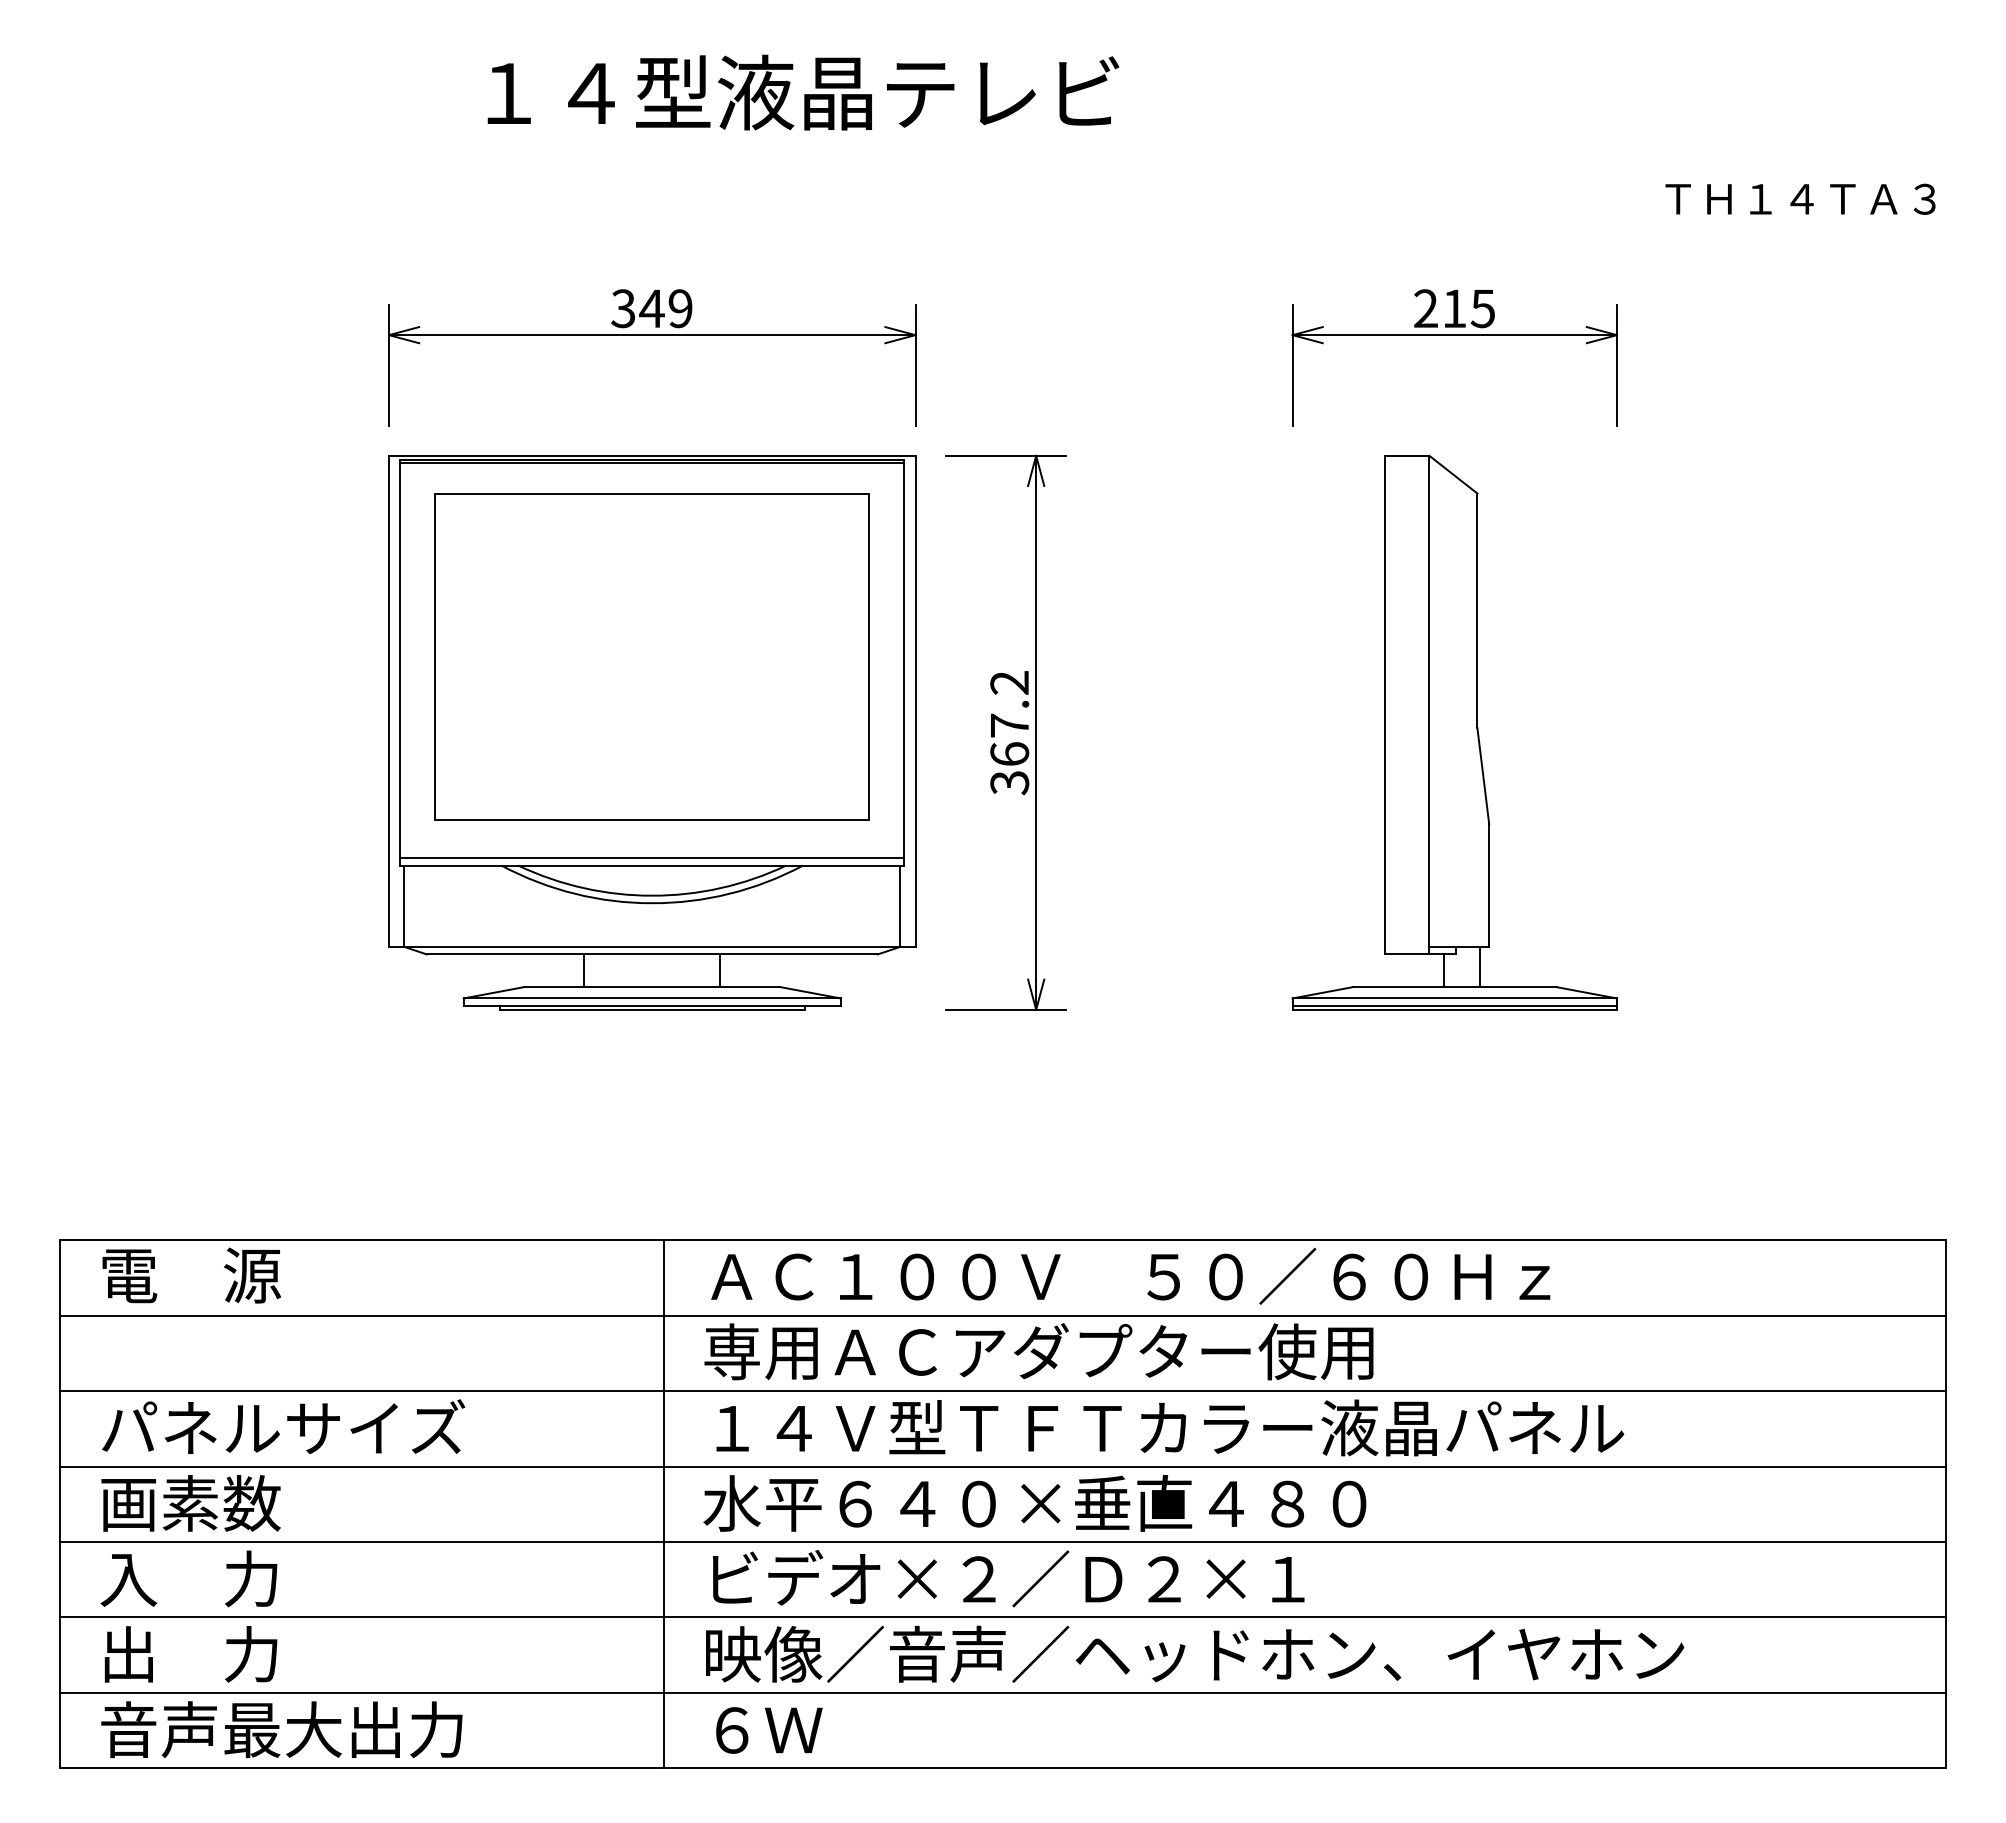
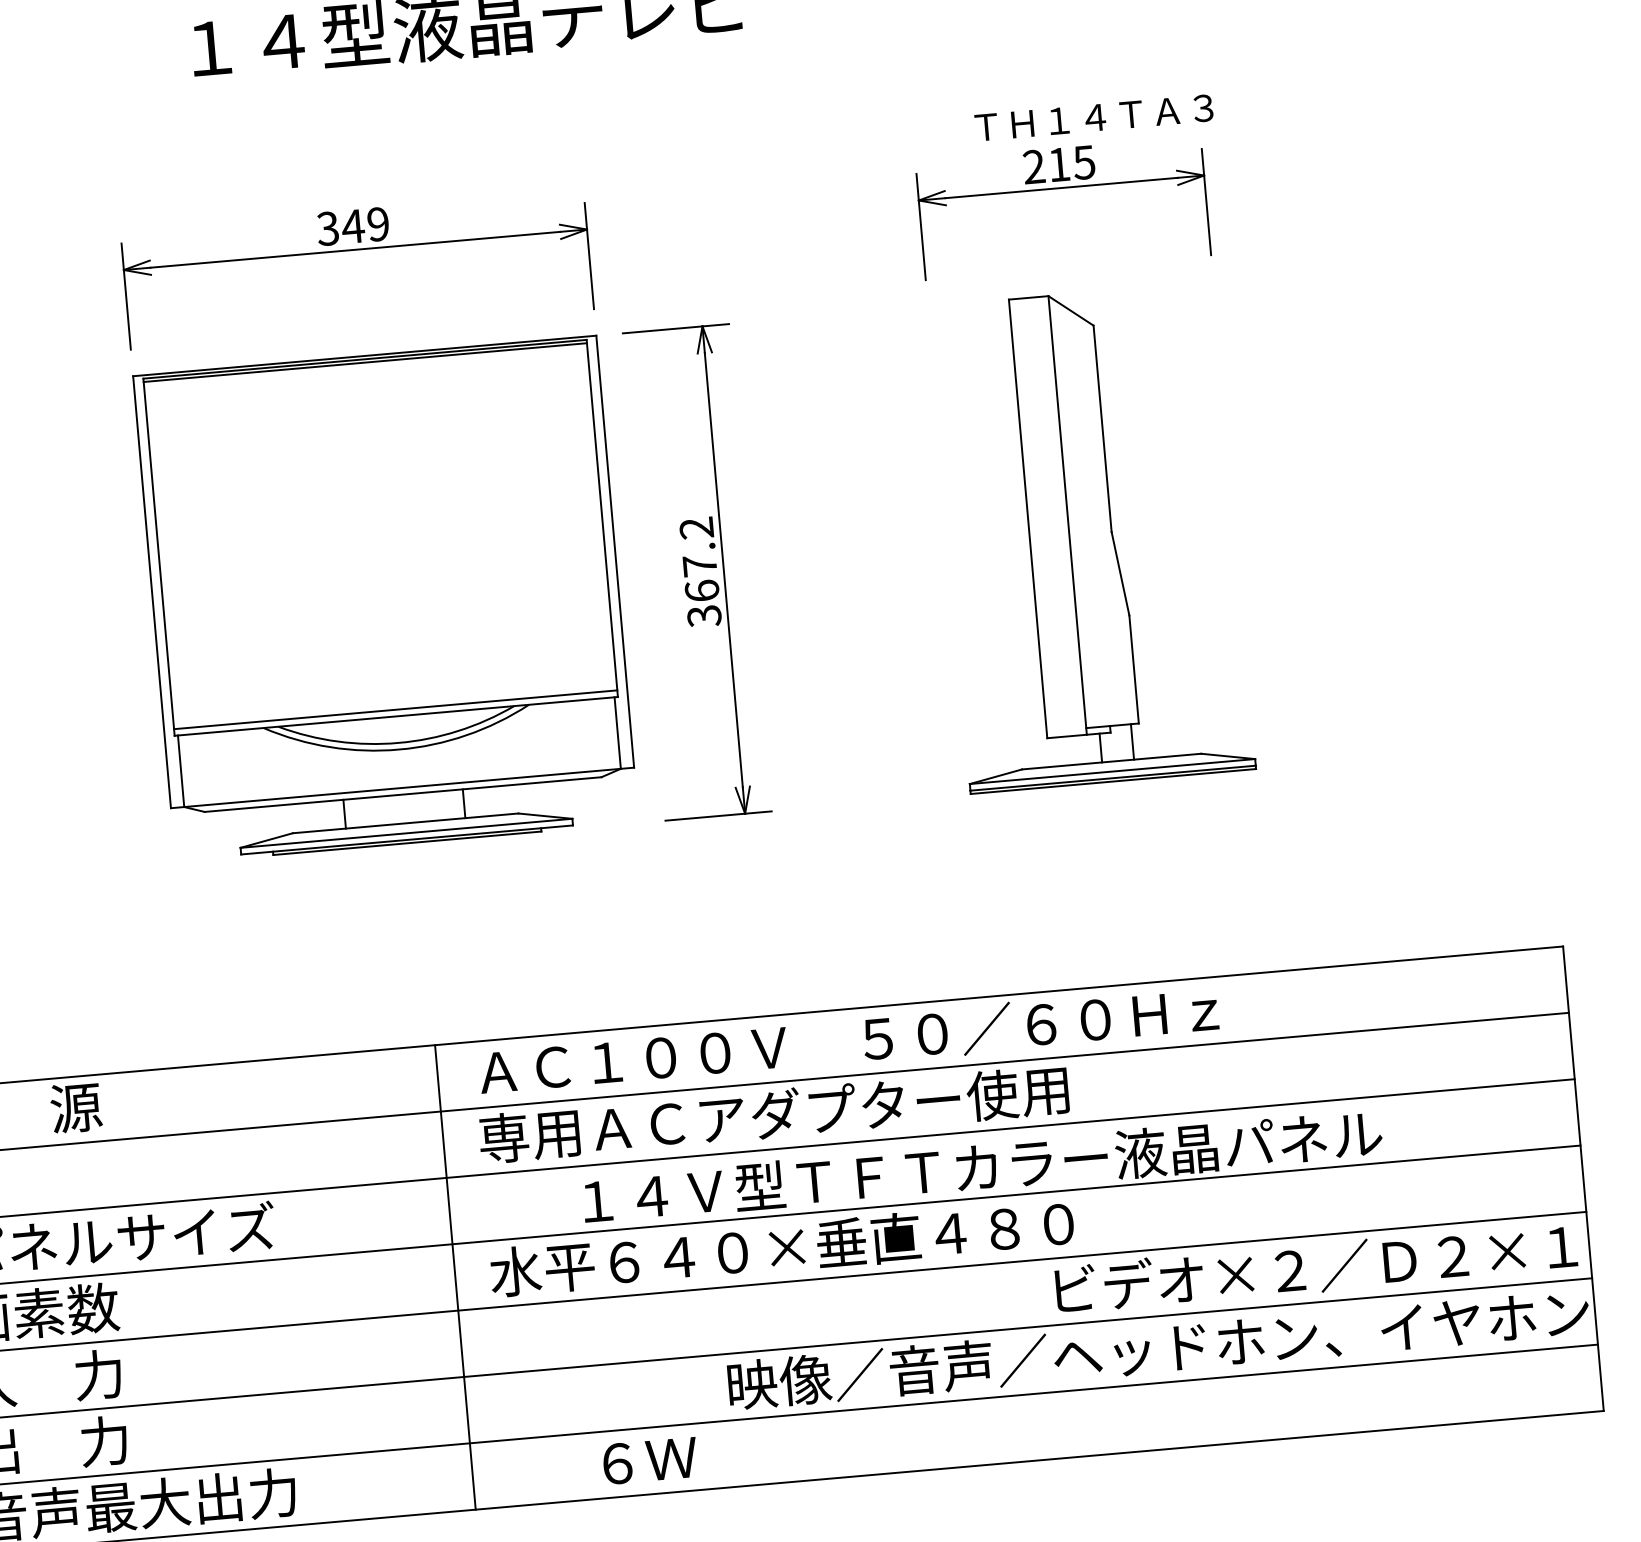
text: (1800, 198) -> (1094, 117), moved
part: (651, 656) -> (379, 532), removed
text: (1170, 1427) -> (982, 1166), moved
text: (1008, 1578) -> (1316, 1267), moved
text: (1195, 1653) -> (1159, 1348), moved
text: (769, 1730) -> (650, 1460), moved

